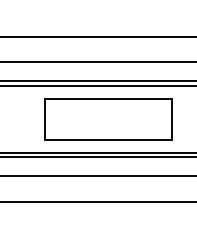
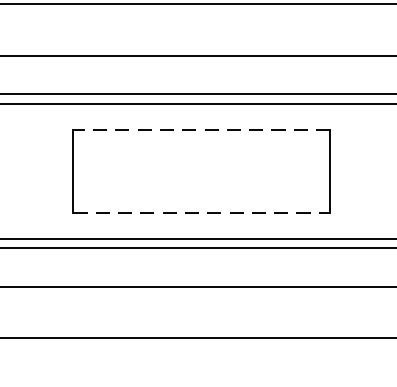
line: (107, 98) -> (200, 128), solid -> dashed
line: (108, 140) -> (202, 213), solid -> dashed

